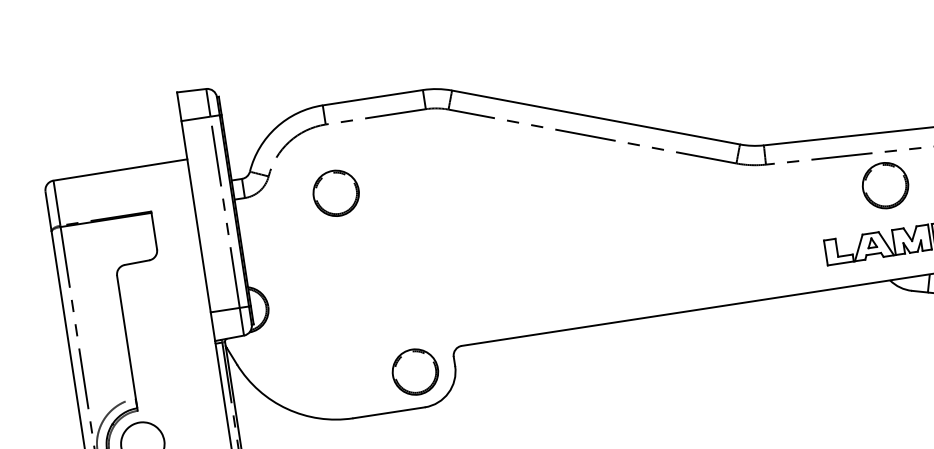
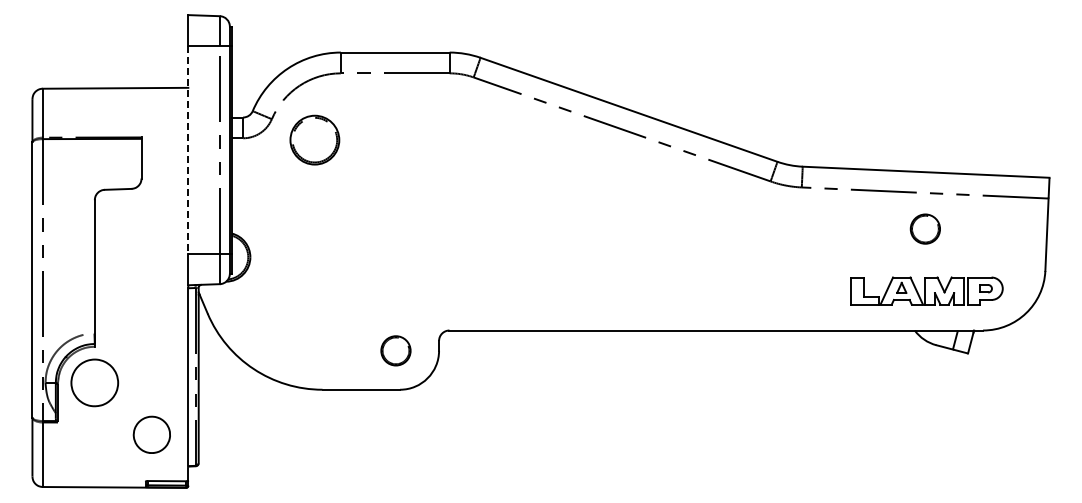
part: (885, 184) -> (925, 228), size x0.6
part: (335, 192) -> (314, 139), moved
line: (196, 216) -> (188, 150), solid -> dashed
part: (415, 371) -> (395, 350), size x0.6

